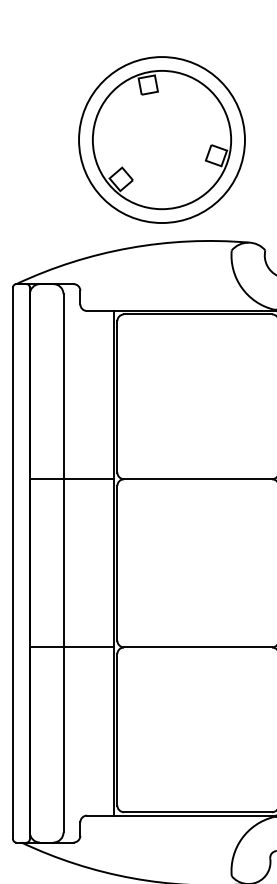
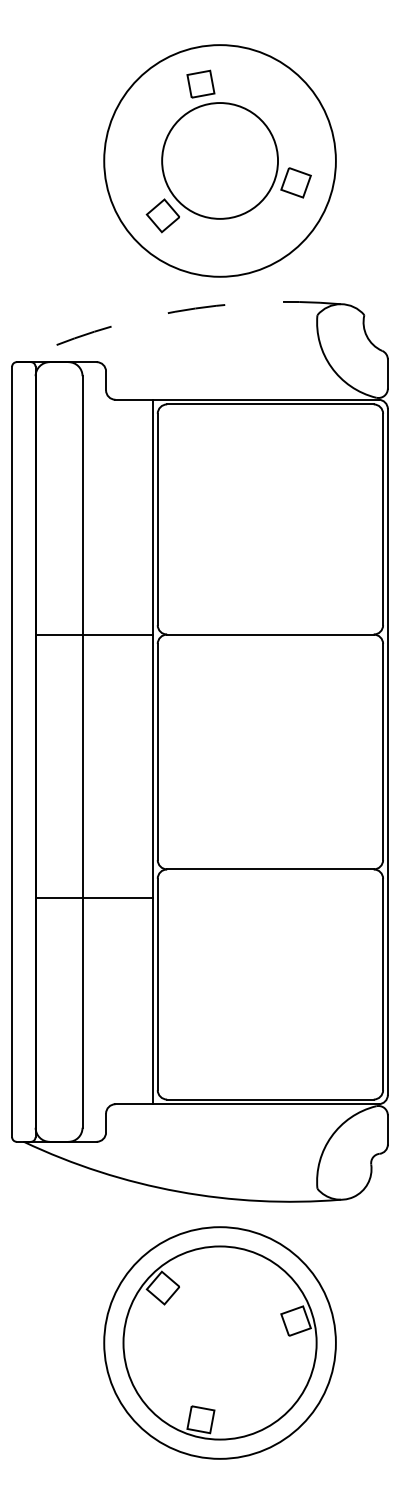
circle: (161, 139) -> (219, 160), size x0.6
arc: (130, 247) -> (175, 311), solid -> dashed
line: (72, 647) -> (94, 898), moved

